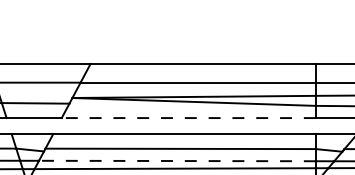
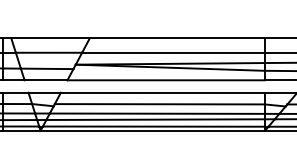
line: (189, 118) -> (166, 80), dashed -> solid
line: (177, 160) -> (157, 113), dashed -> solid

